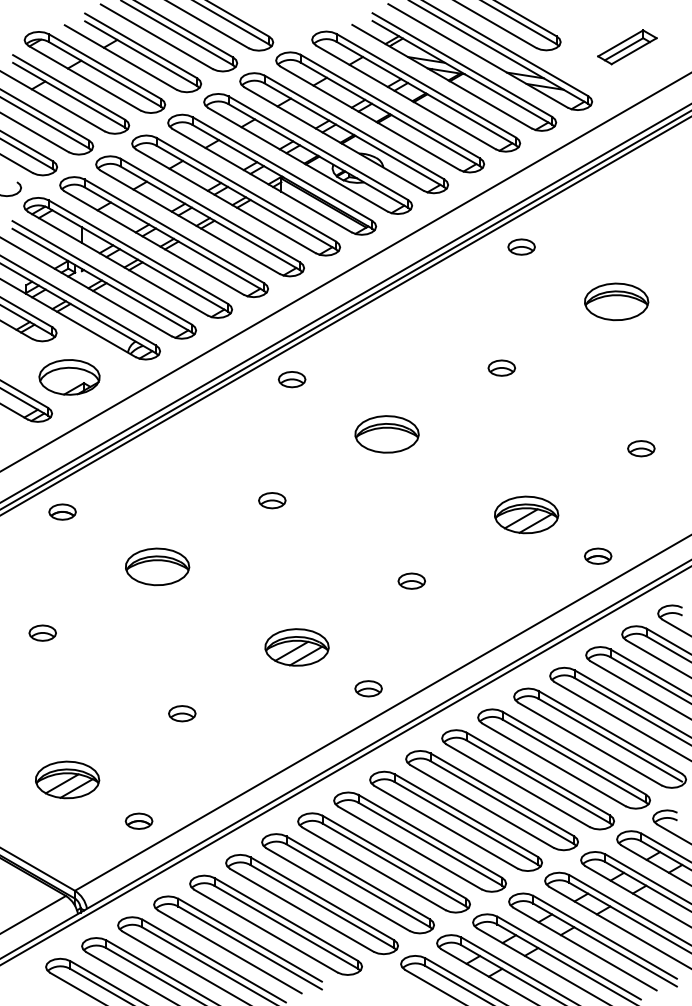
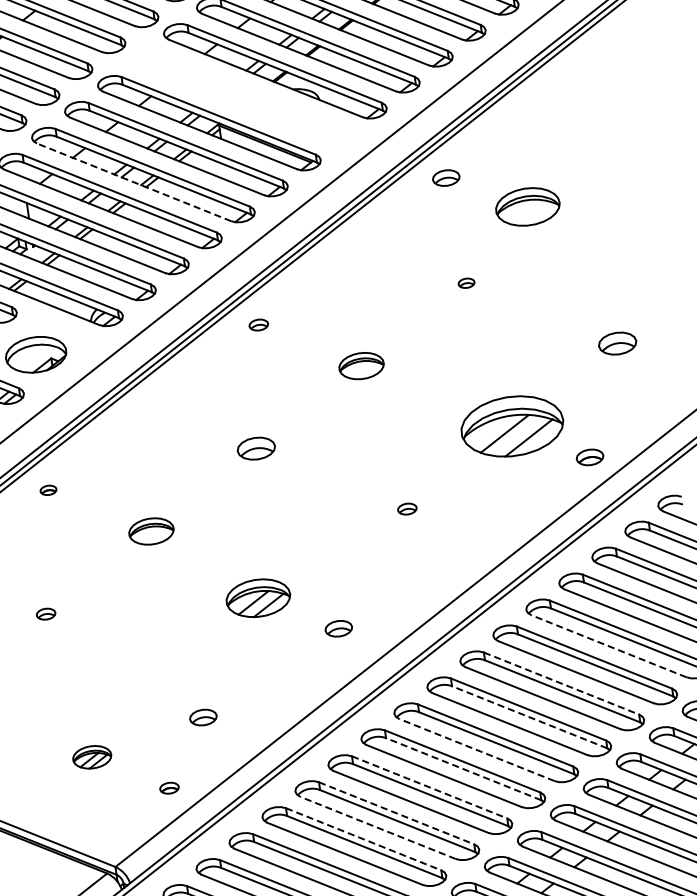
part: (308, 153) -> (242, 96), removed
line: (190, 222) -> (134, 182), solid -> dashed
part: (521, 246) -> (446, 177), moved
part: (616, 301) -> (527, 206), moved
part: (501, 367) -> (466, 282), size x0.6
part: (291, 379) -> (258, 324), size x0.7
part: (386, 434) -> (361, 366), size x0.7
part: (641, 448) -> (617, 343), size x1.4
part: (272, 500) -> (256, 448), size x1.4
part: (62, 511) -> (48, 489), size x0.6
part: (526, 514) -> (512, 425), size x1.6
part: (157, 566) -> (151, 531), size x0.7
part: (411, 580) -> (407, 508), size x0.7
part: (42, 632) -> (45, 613), size x0.7
part: (296, 647) -> (257, 598), moved
part: (368, 688) -> (338, 628), moved
part: (182, 713) -> (203, 717), moved
line: (590, 744) -> (609, 646), solid -> dashed
line: (538, 773) -> (561, 683), solid -> dashed
part: (67, 779) -> (91, 756), size x0.6
line: (502, 802) -> (529, 717), solid -> dashed
part: (138, 820) -> (168, 787), size x0.7
line: (445, 827) -> (476, 750), solid -> dashed
line: (430, 844) -> (464, 769), solid -> dashed
line: (394, 857) -> (429, 787), solid -> dashed
line: (358, 877) -> (396, 812), solid -> dashed
line: (337, 889) -> (377, 827), solid -> dashed
line: (322, 898) -> (363, 839), solid -> dashed

